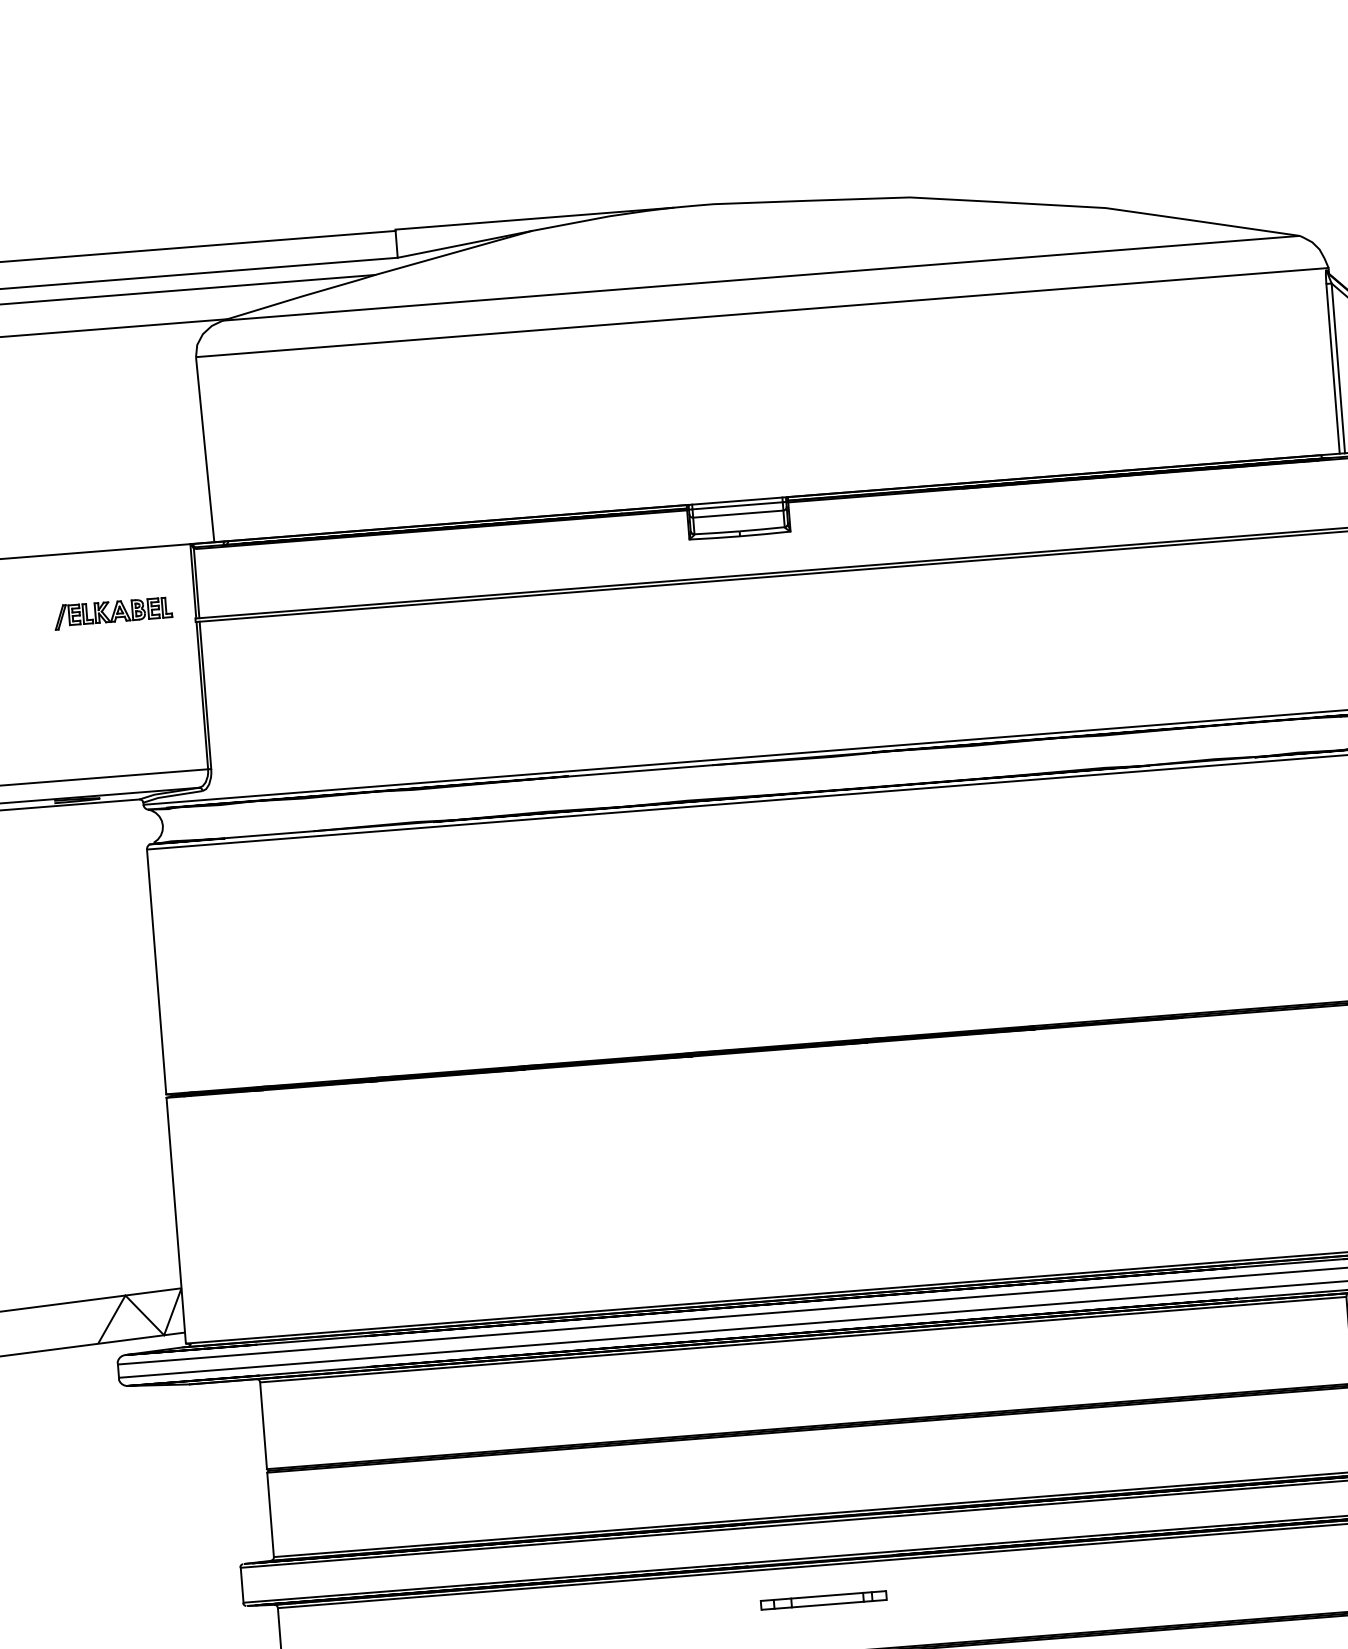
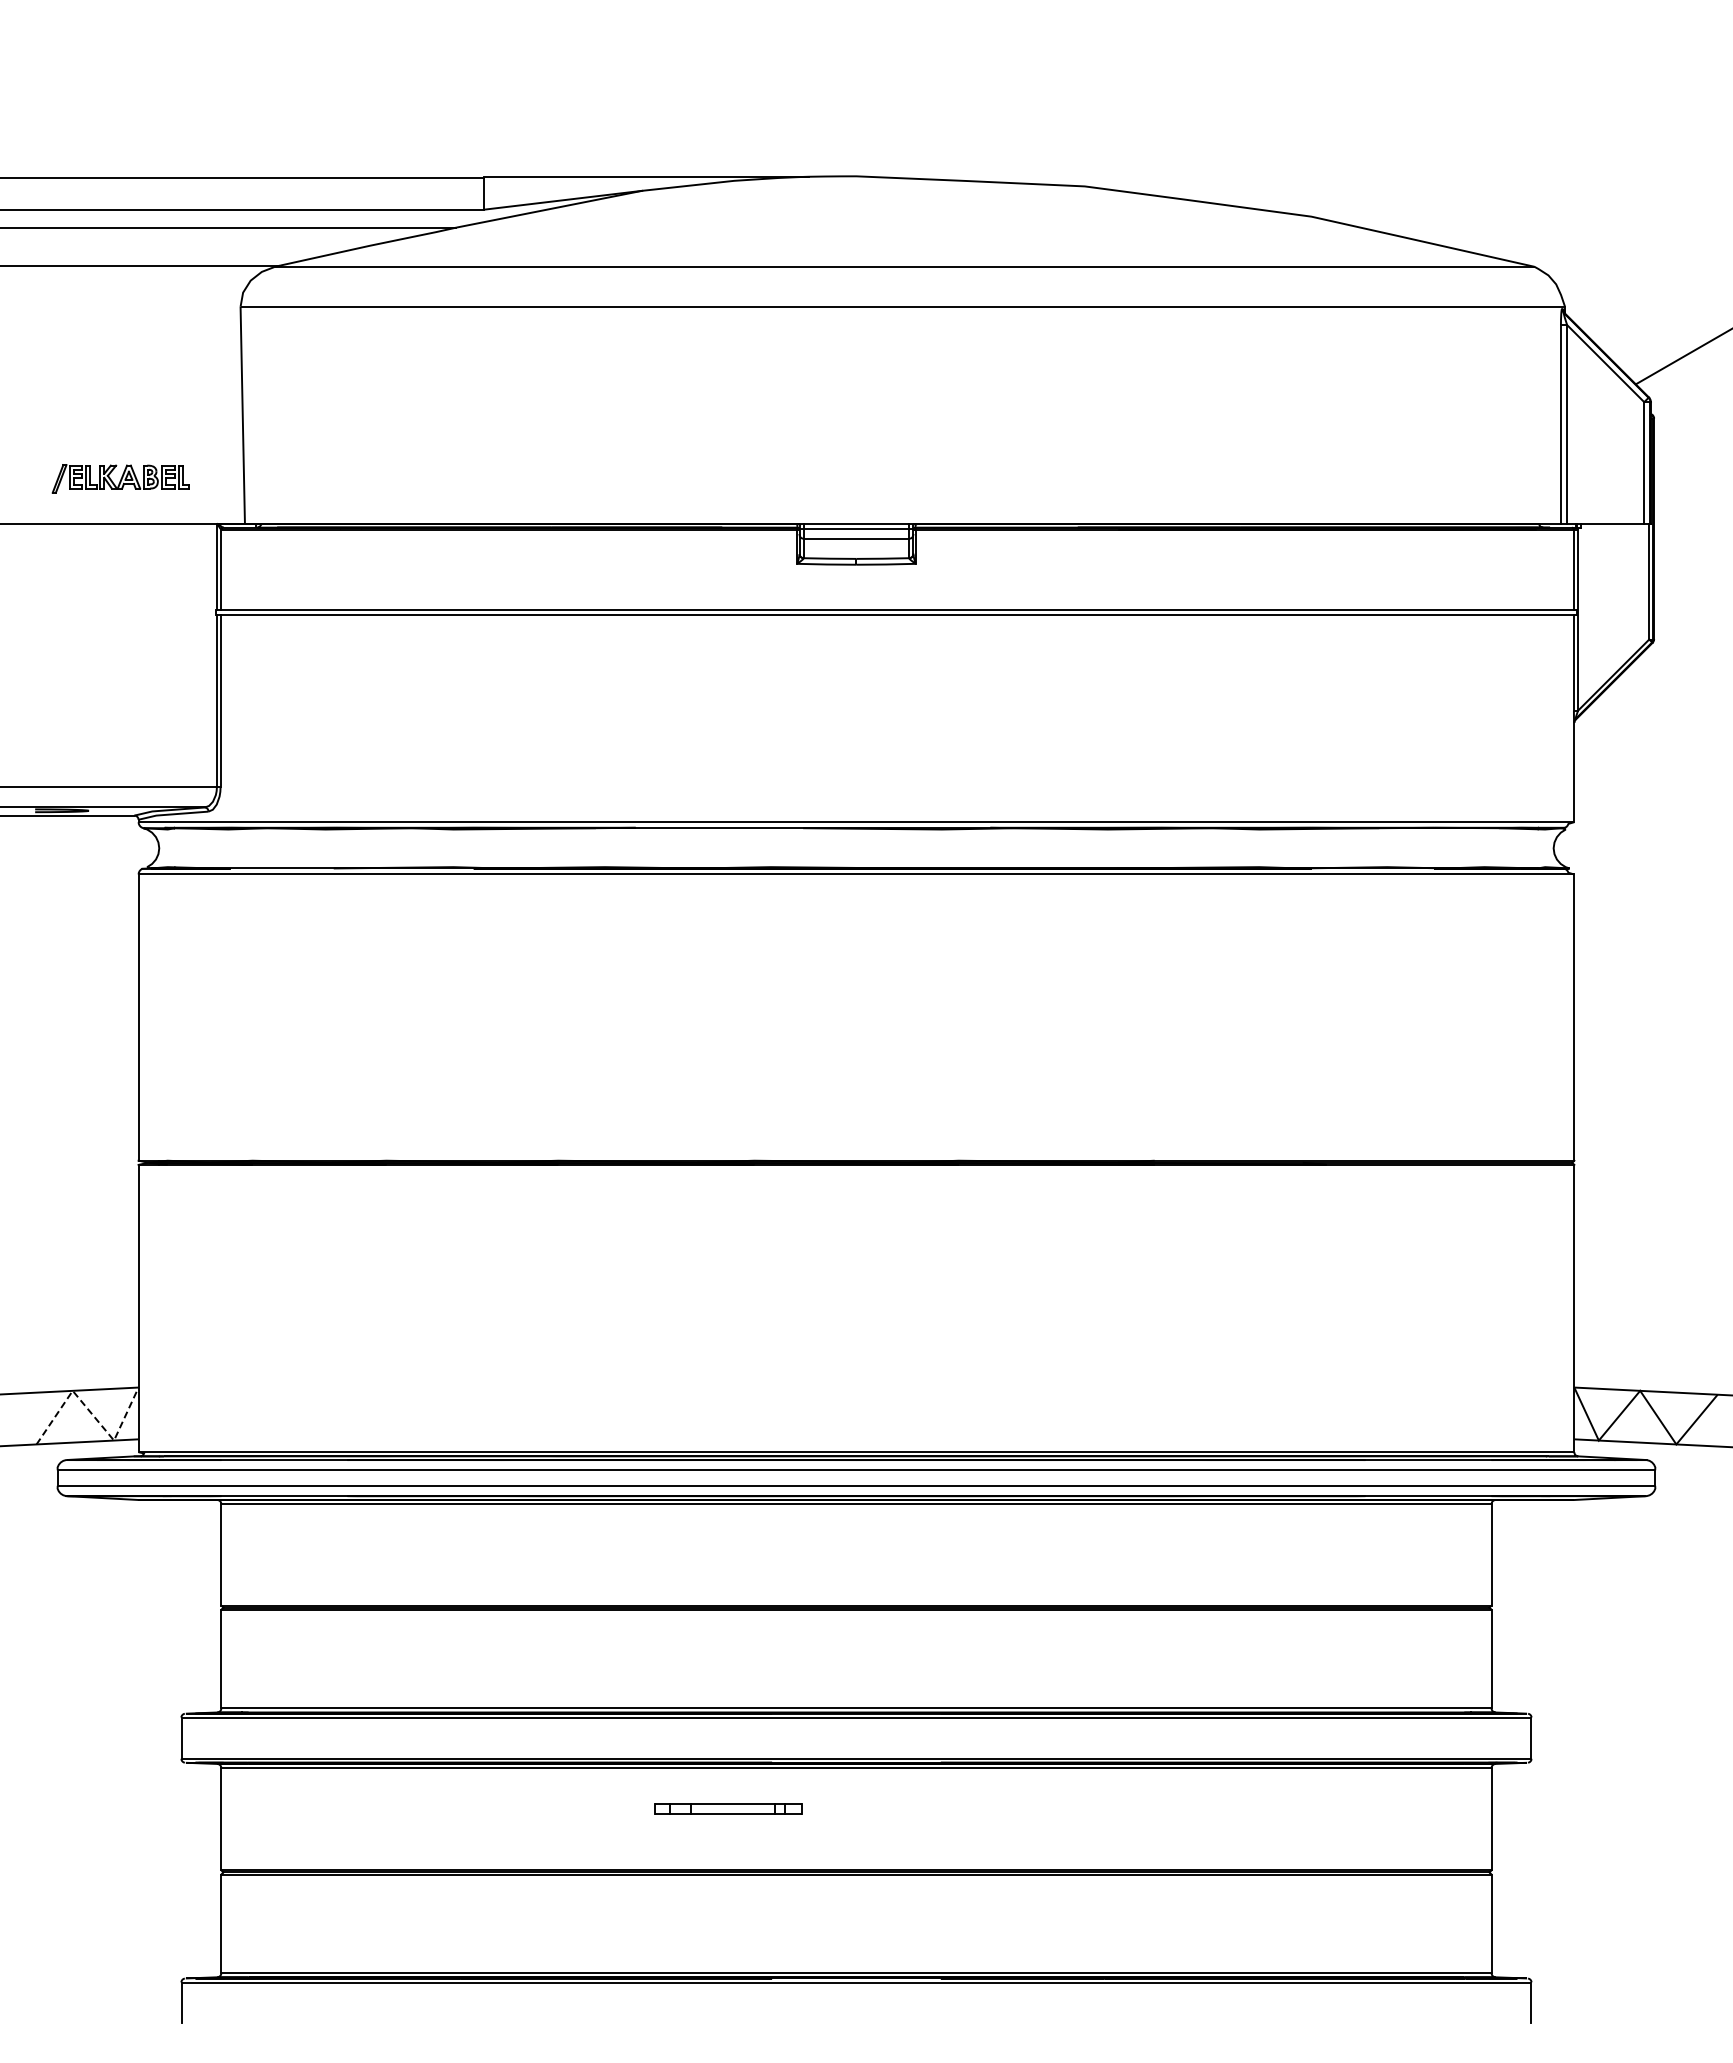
part: (112, 613) -> (120, 478), moved
line: (143, 1313) -> (91, 1413), solid -> dashed
part: (823, 1599) -> (728, 1808), moved

